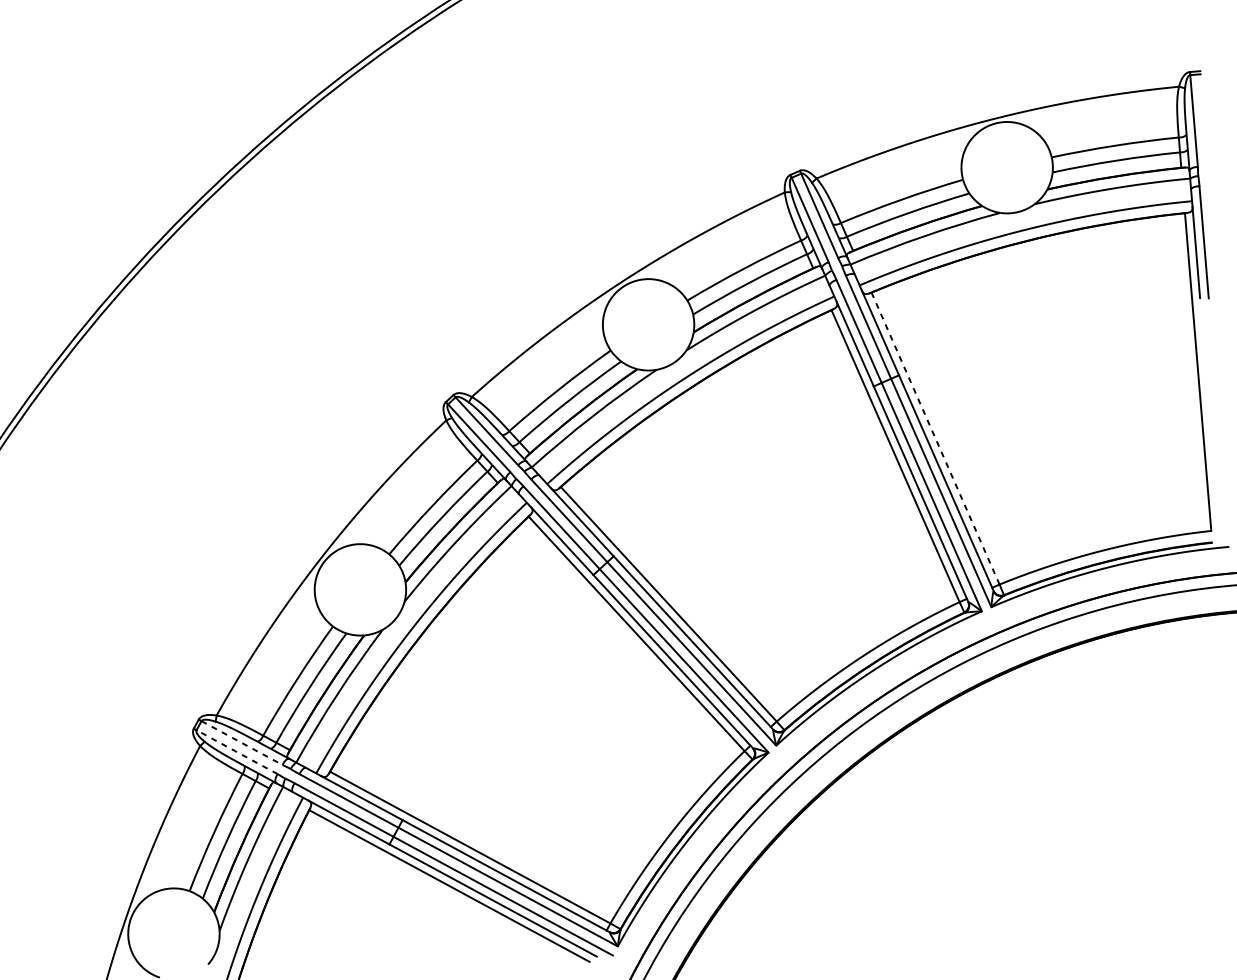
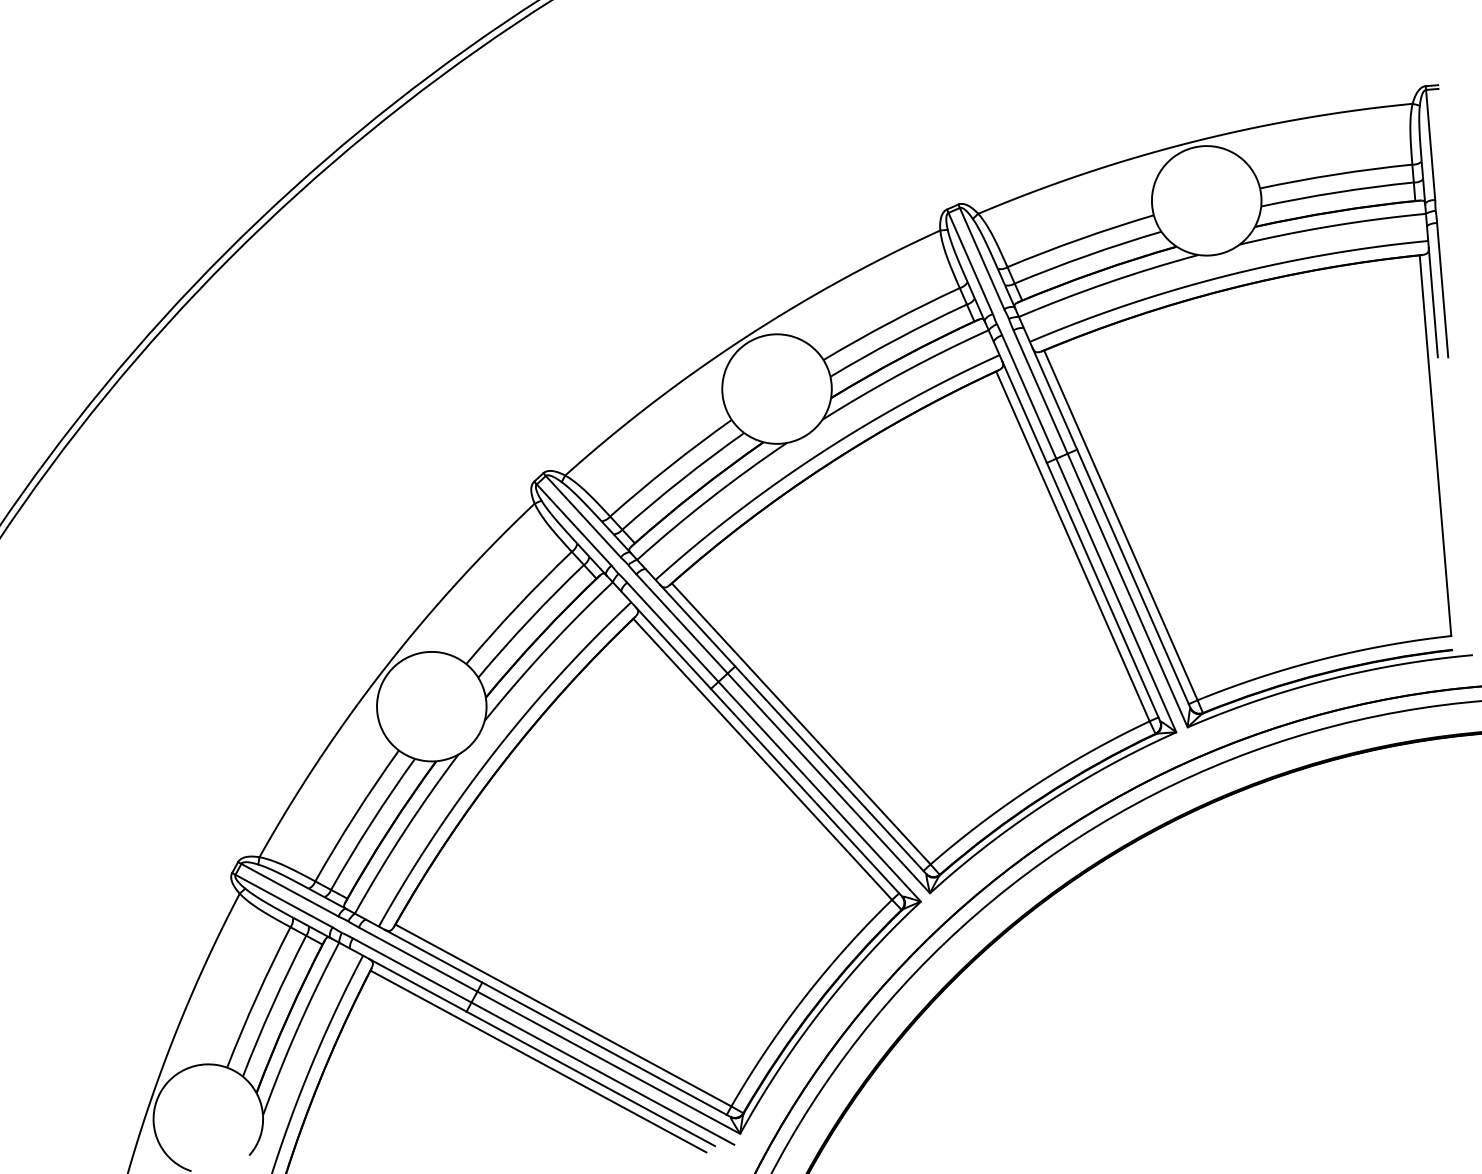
line: (935, 438) -> (1120, 525), dashed -> solid
line: (242, 743) -> (290, 890), dashed -> solid
line: (236, 751) -> (283, 900), dashed -> solid

